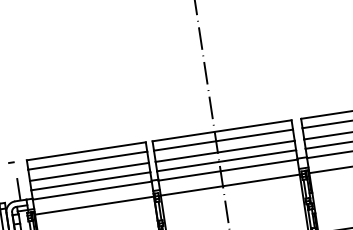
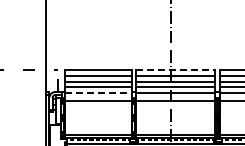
line: (223, 130) -> (176, 70), solid -> dashed
line: (91, 190) -> (98, 92), solid -> dashed

